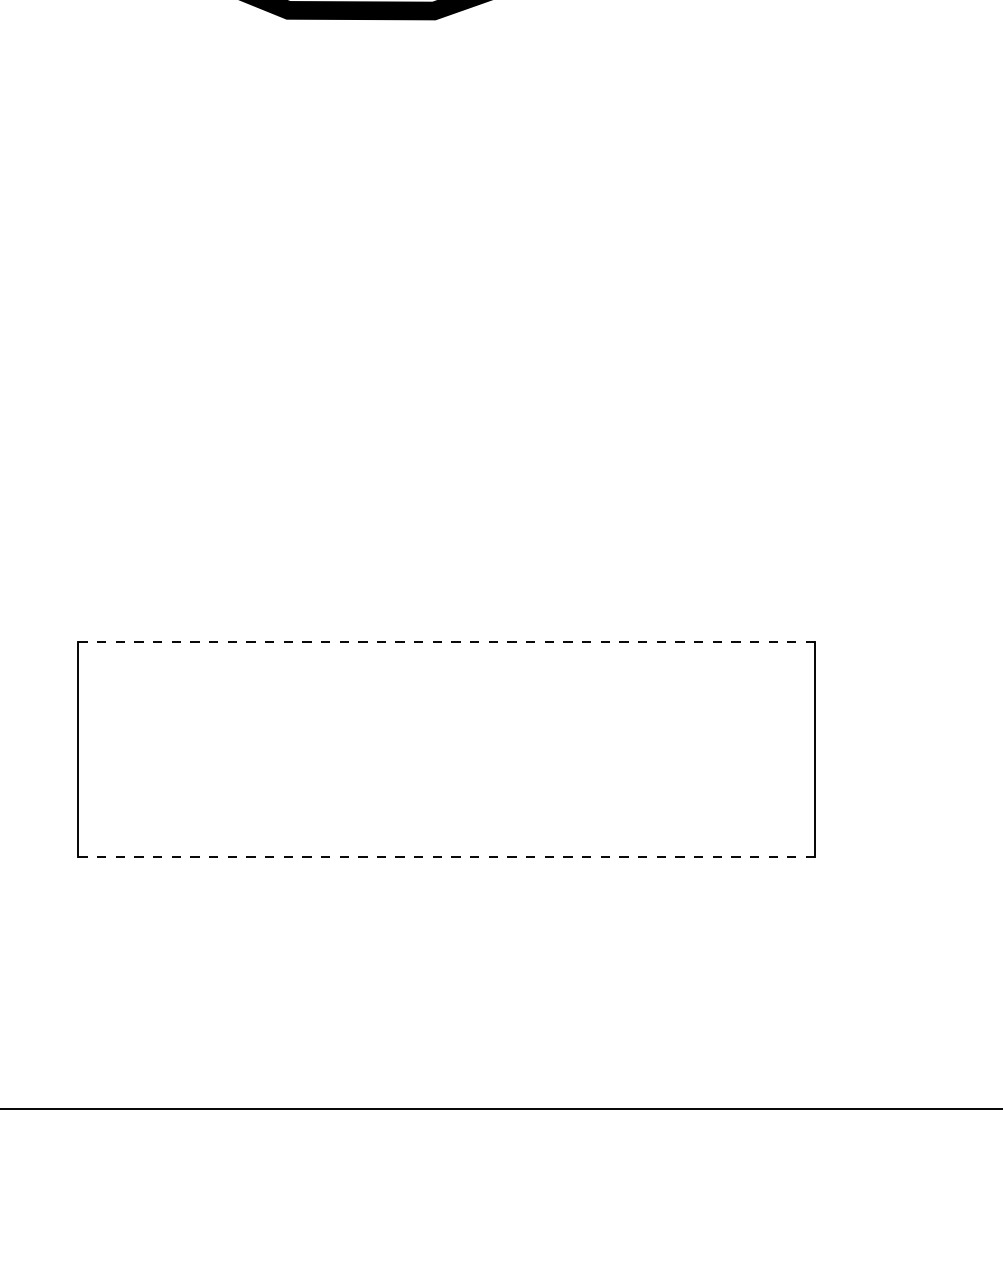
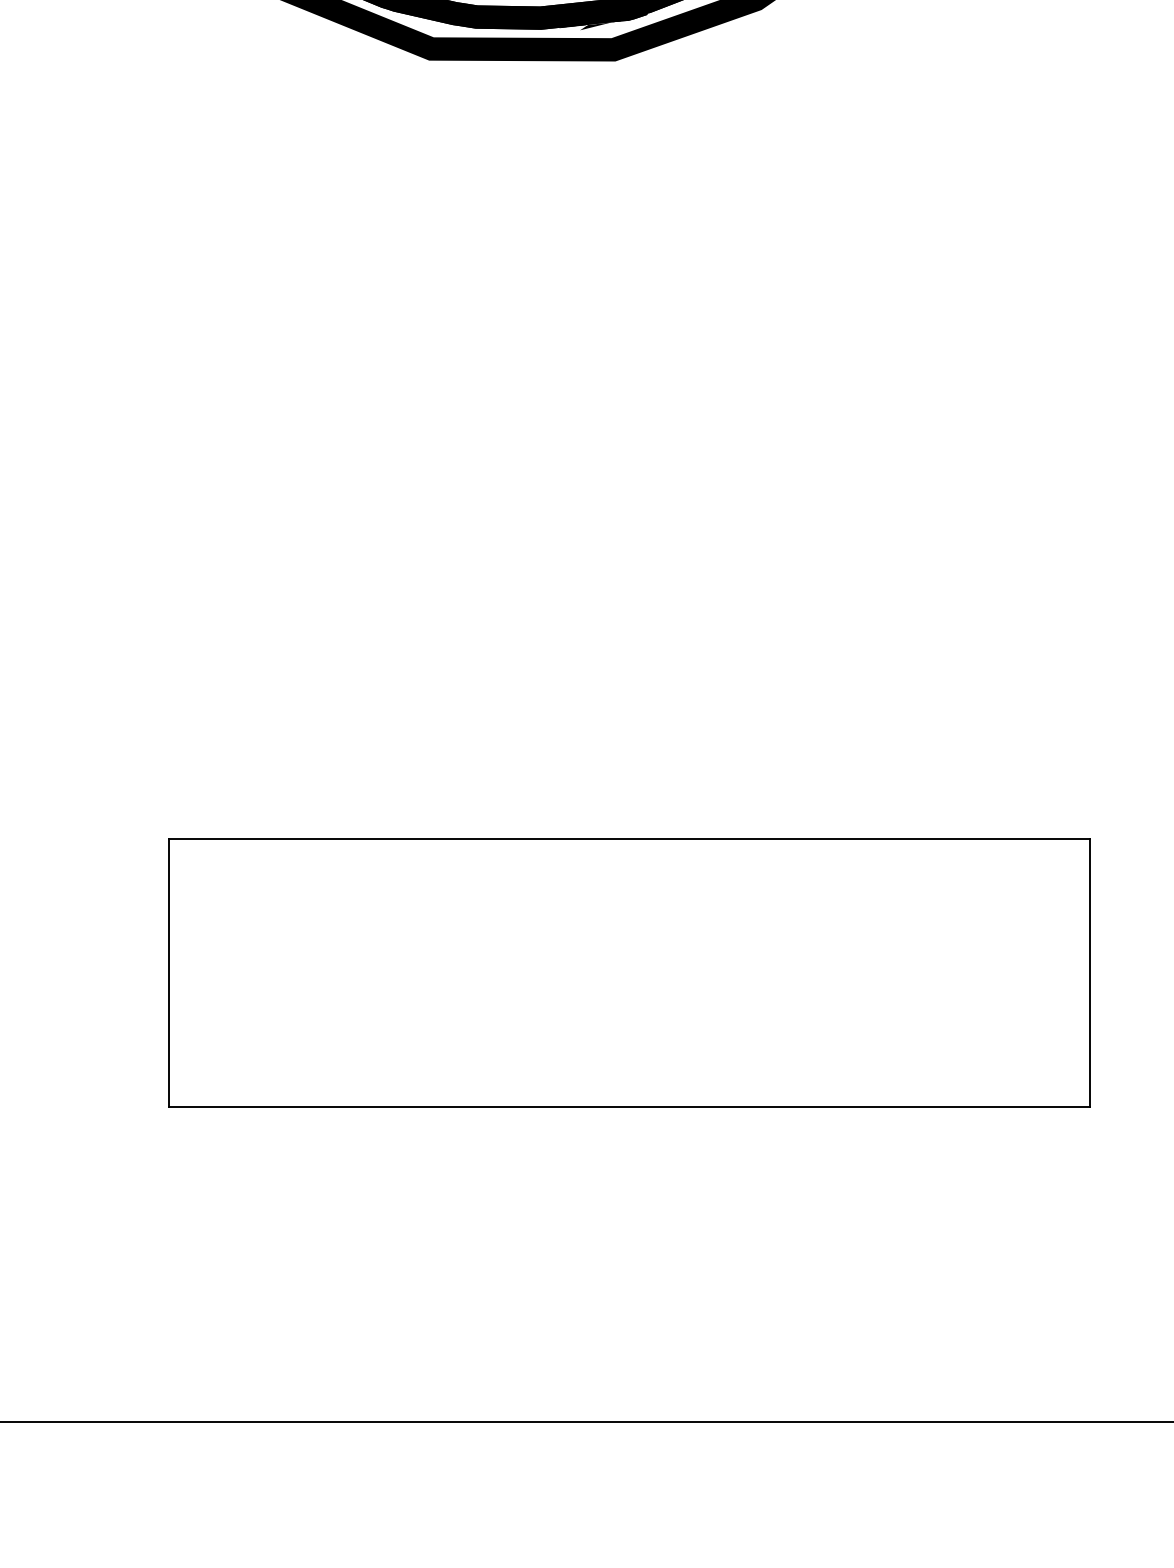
line: (447, 642) -> (630, 839), dashed -> solid
line: (447, 856) -> (630, 1106), dashed -> solid

